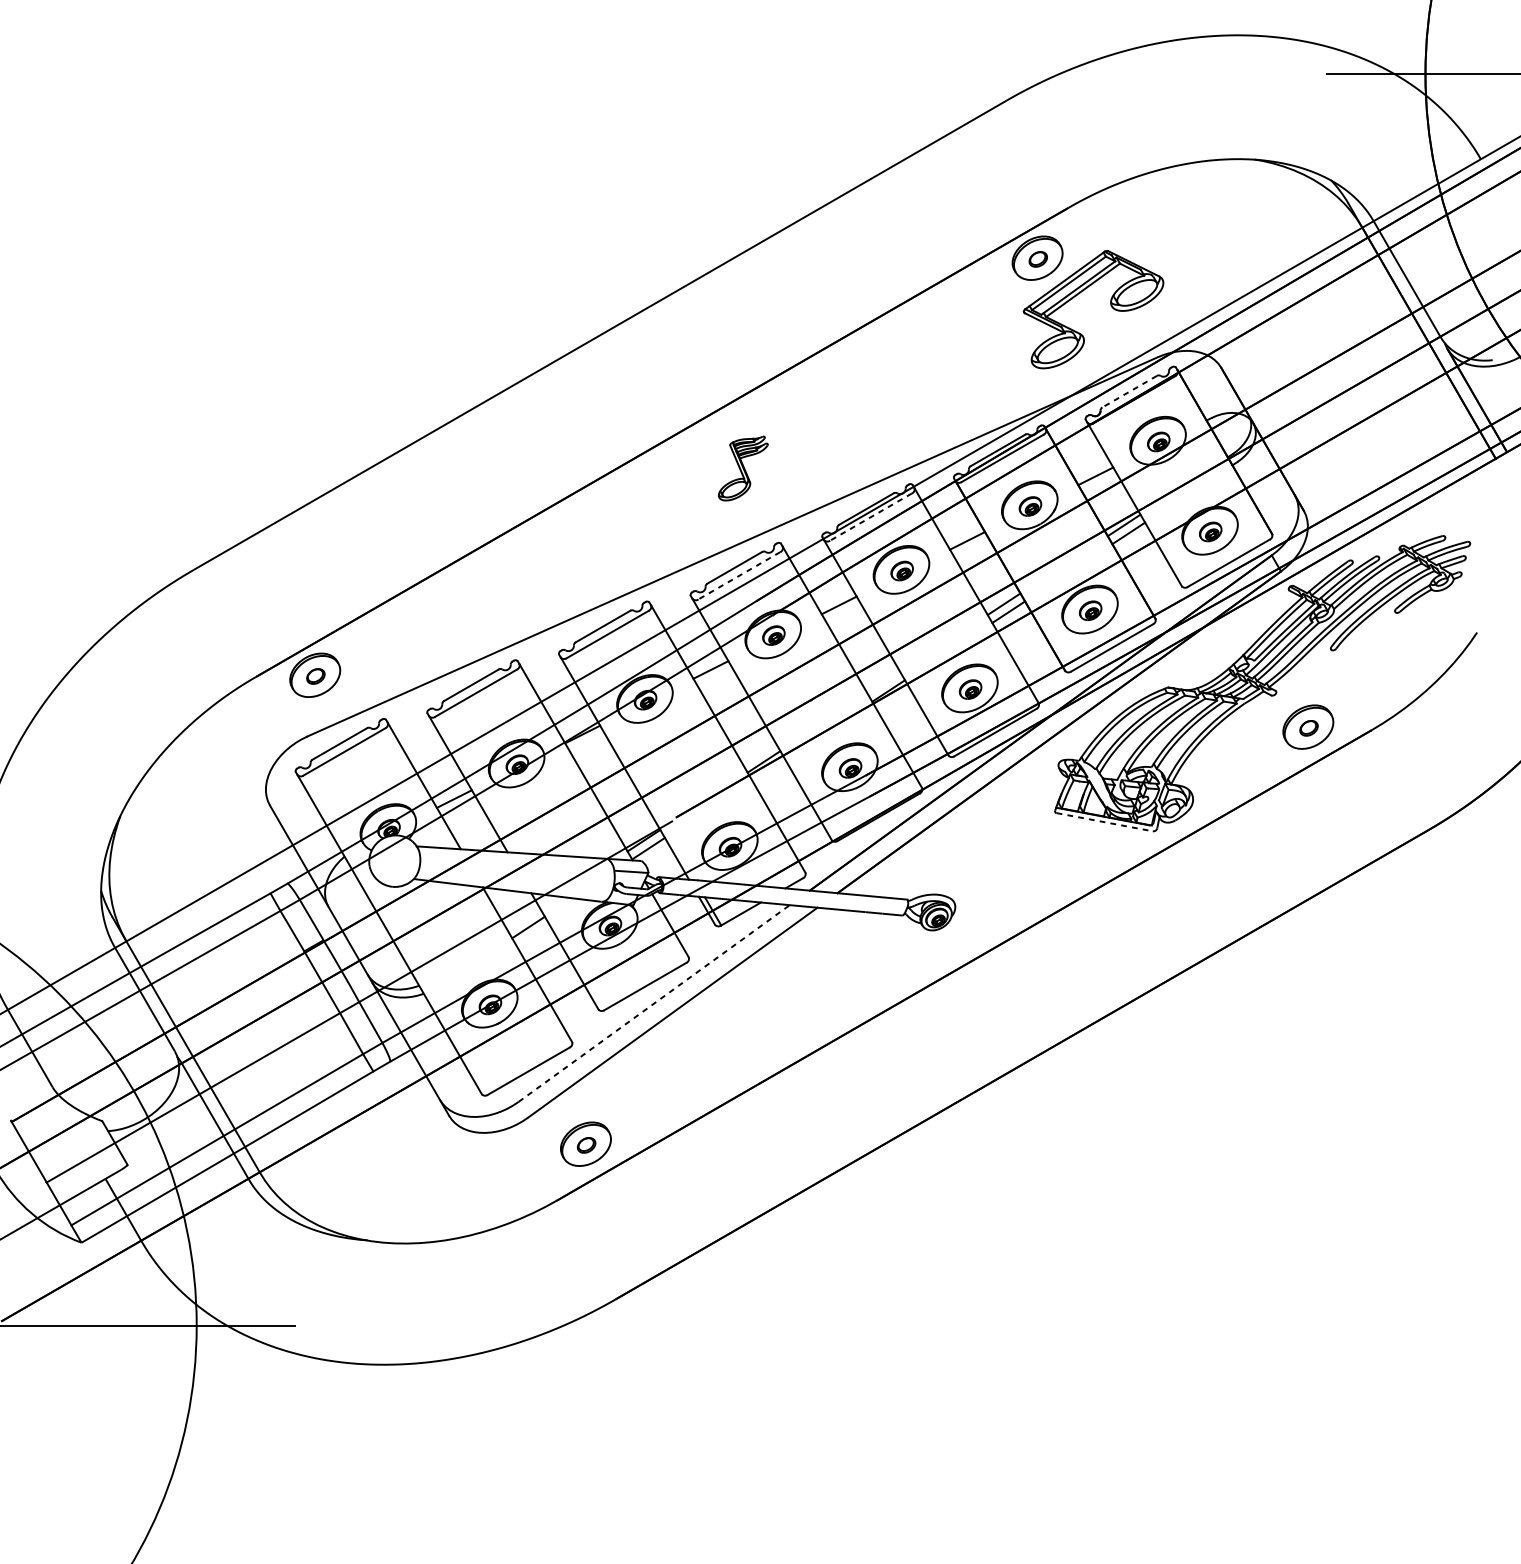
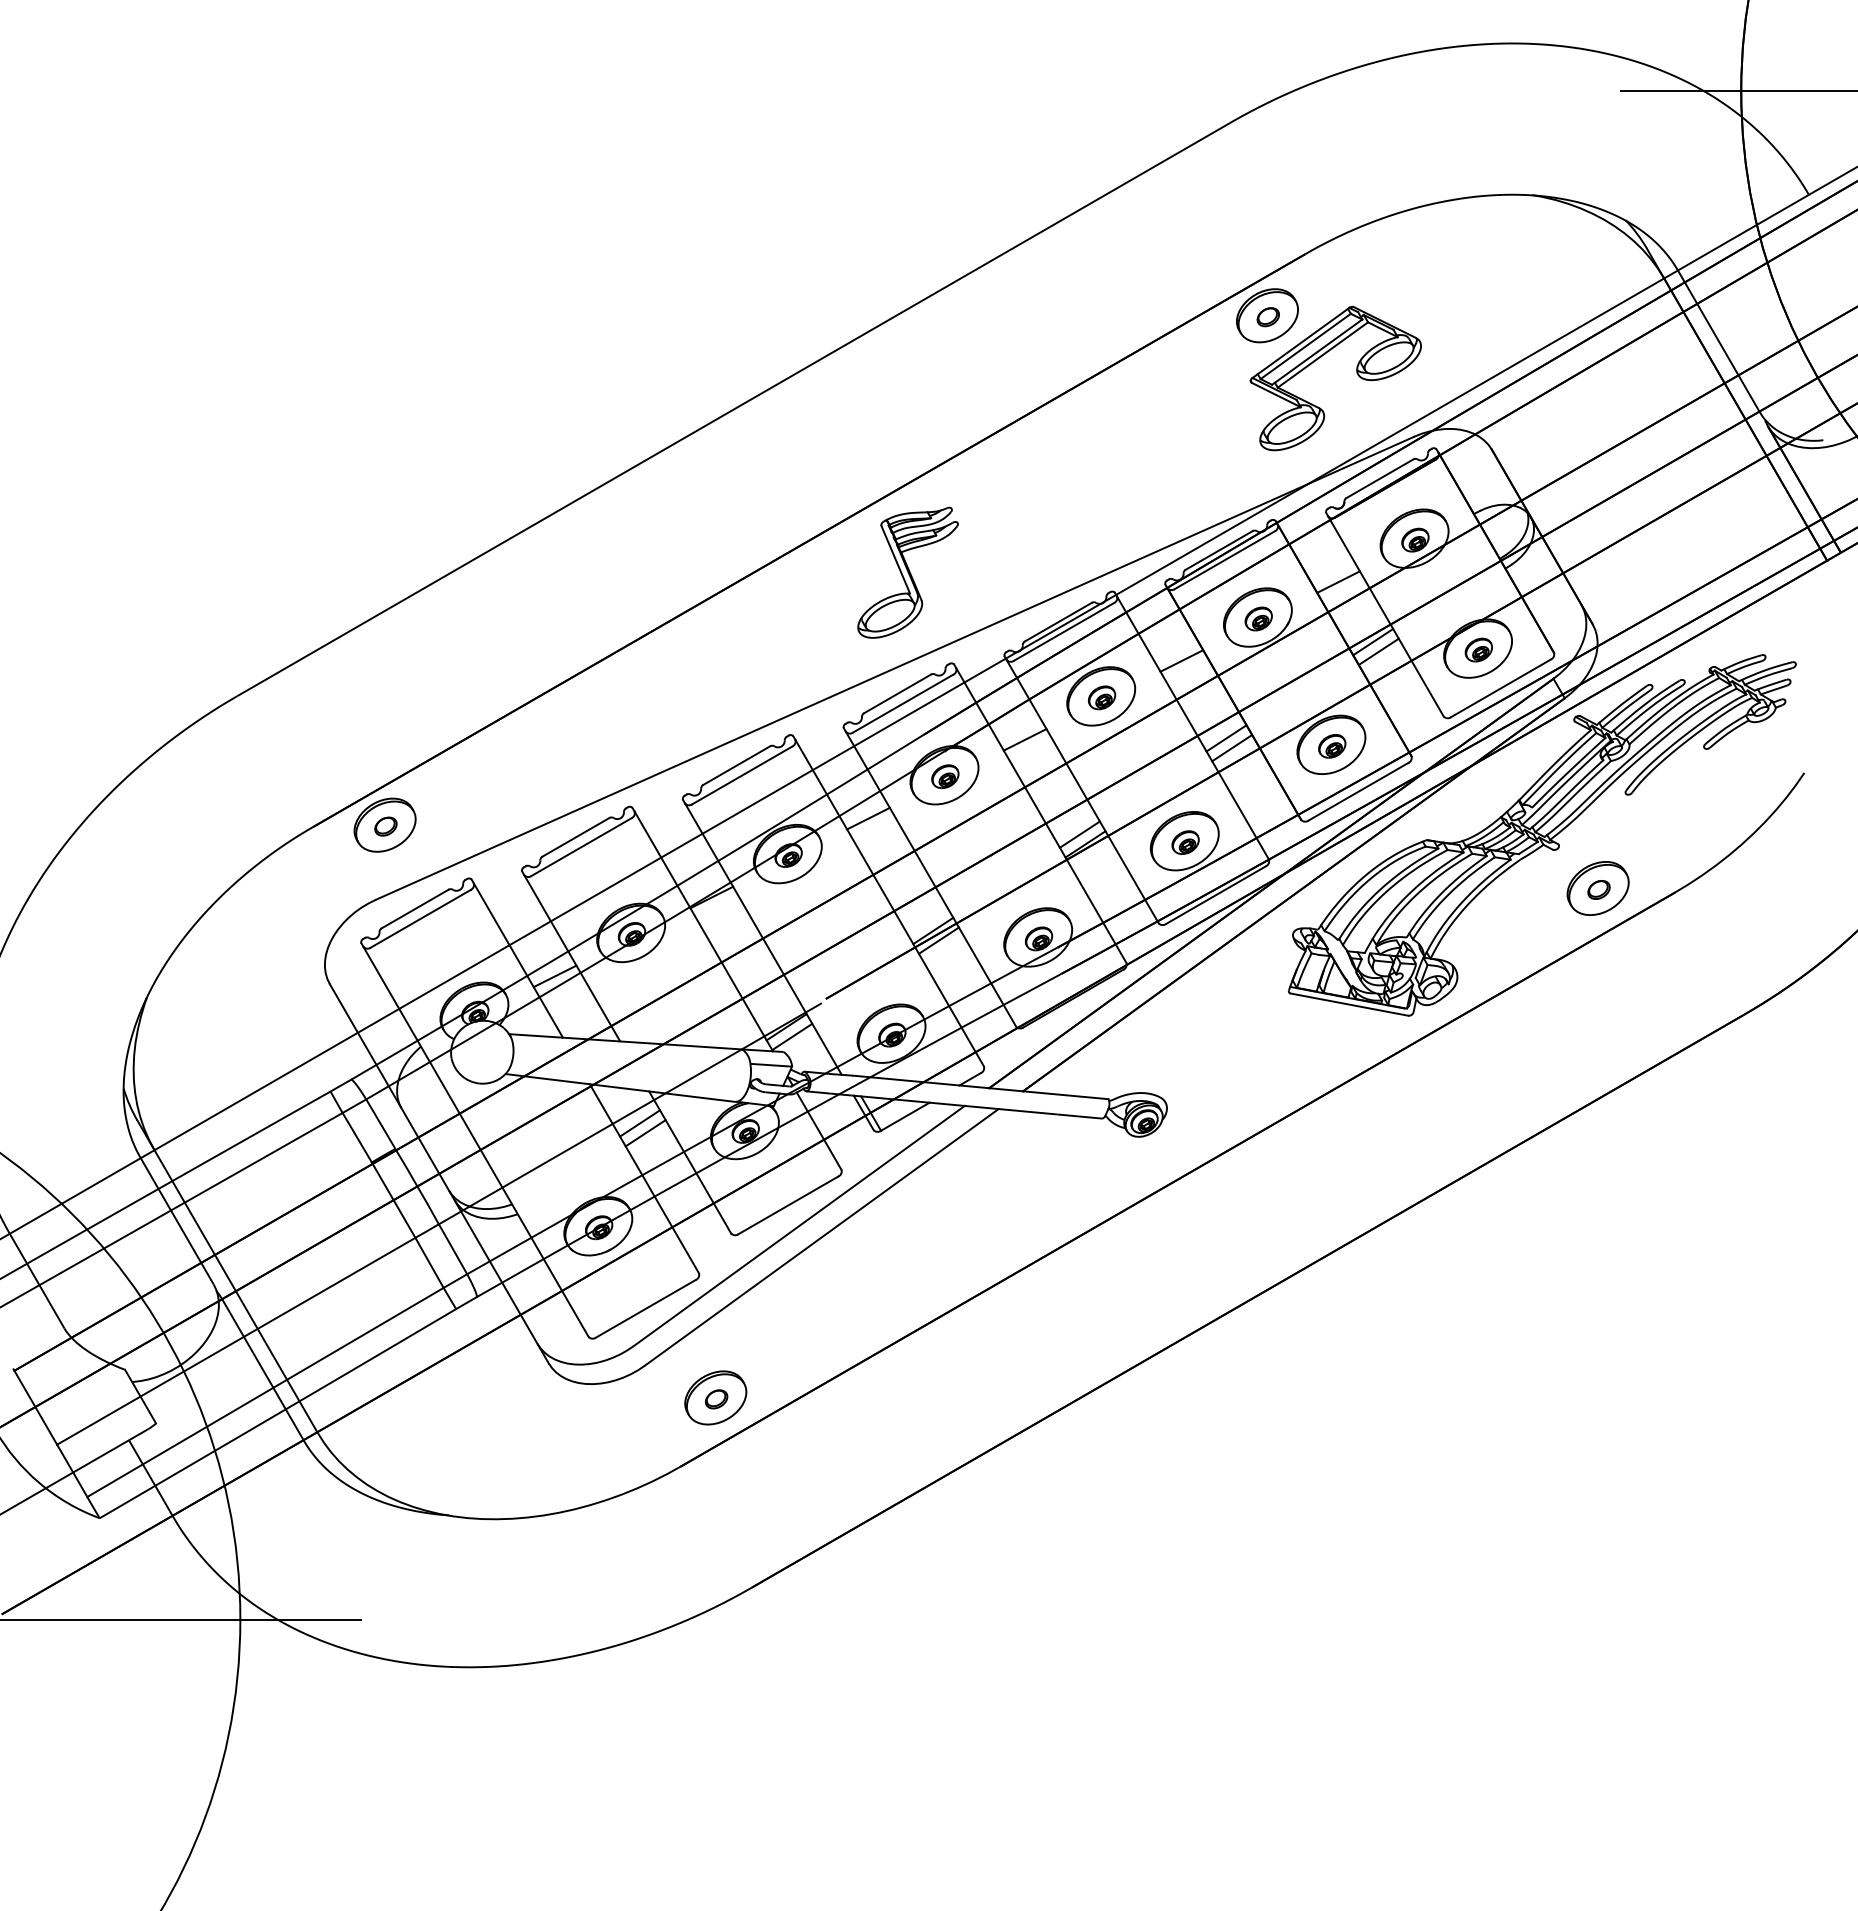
line: (1129, 391) -> (1379, 478), dashed -> solid
part: (742, 468) -> (907, 572), size x1.67
line: (871, 516) -> (1064, 631), dashed -> solid
line: (739, 575) -> (903, 703), dashed -> solid
line: (883, 682) -> (1079, 834), added
line: (768, 769) -> (938, 940), added
line: (1104, 822) -> (1349, 1004), dashed -> solid
line: (524, 919) -> (640, 1123), added
line: (654, 1003) -> (799, 1226), dashed -> solid

